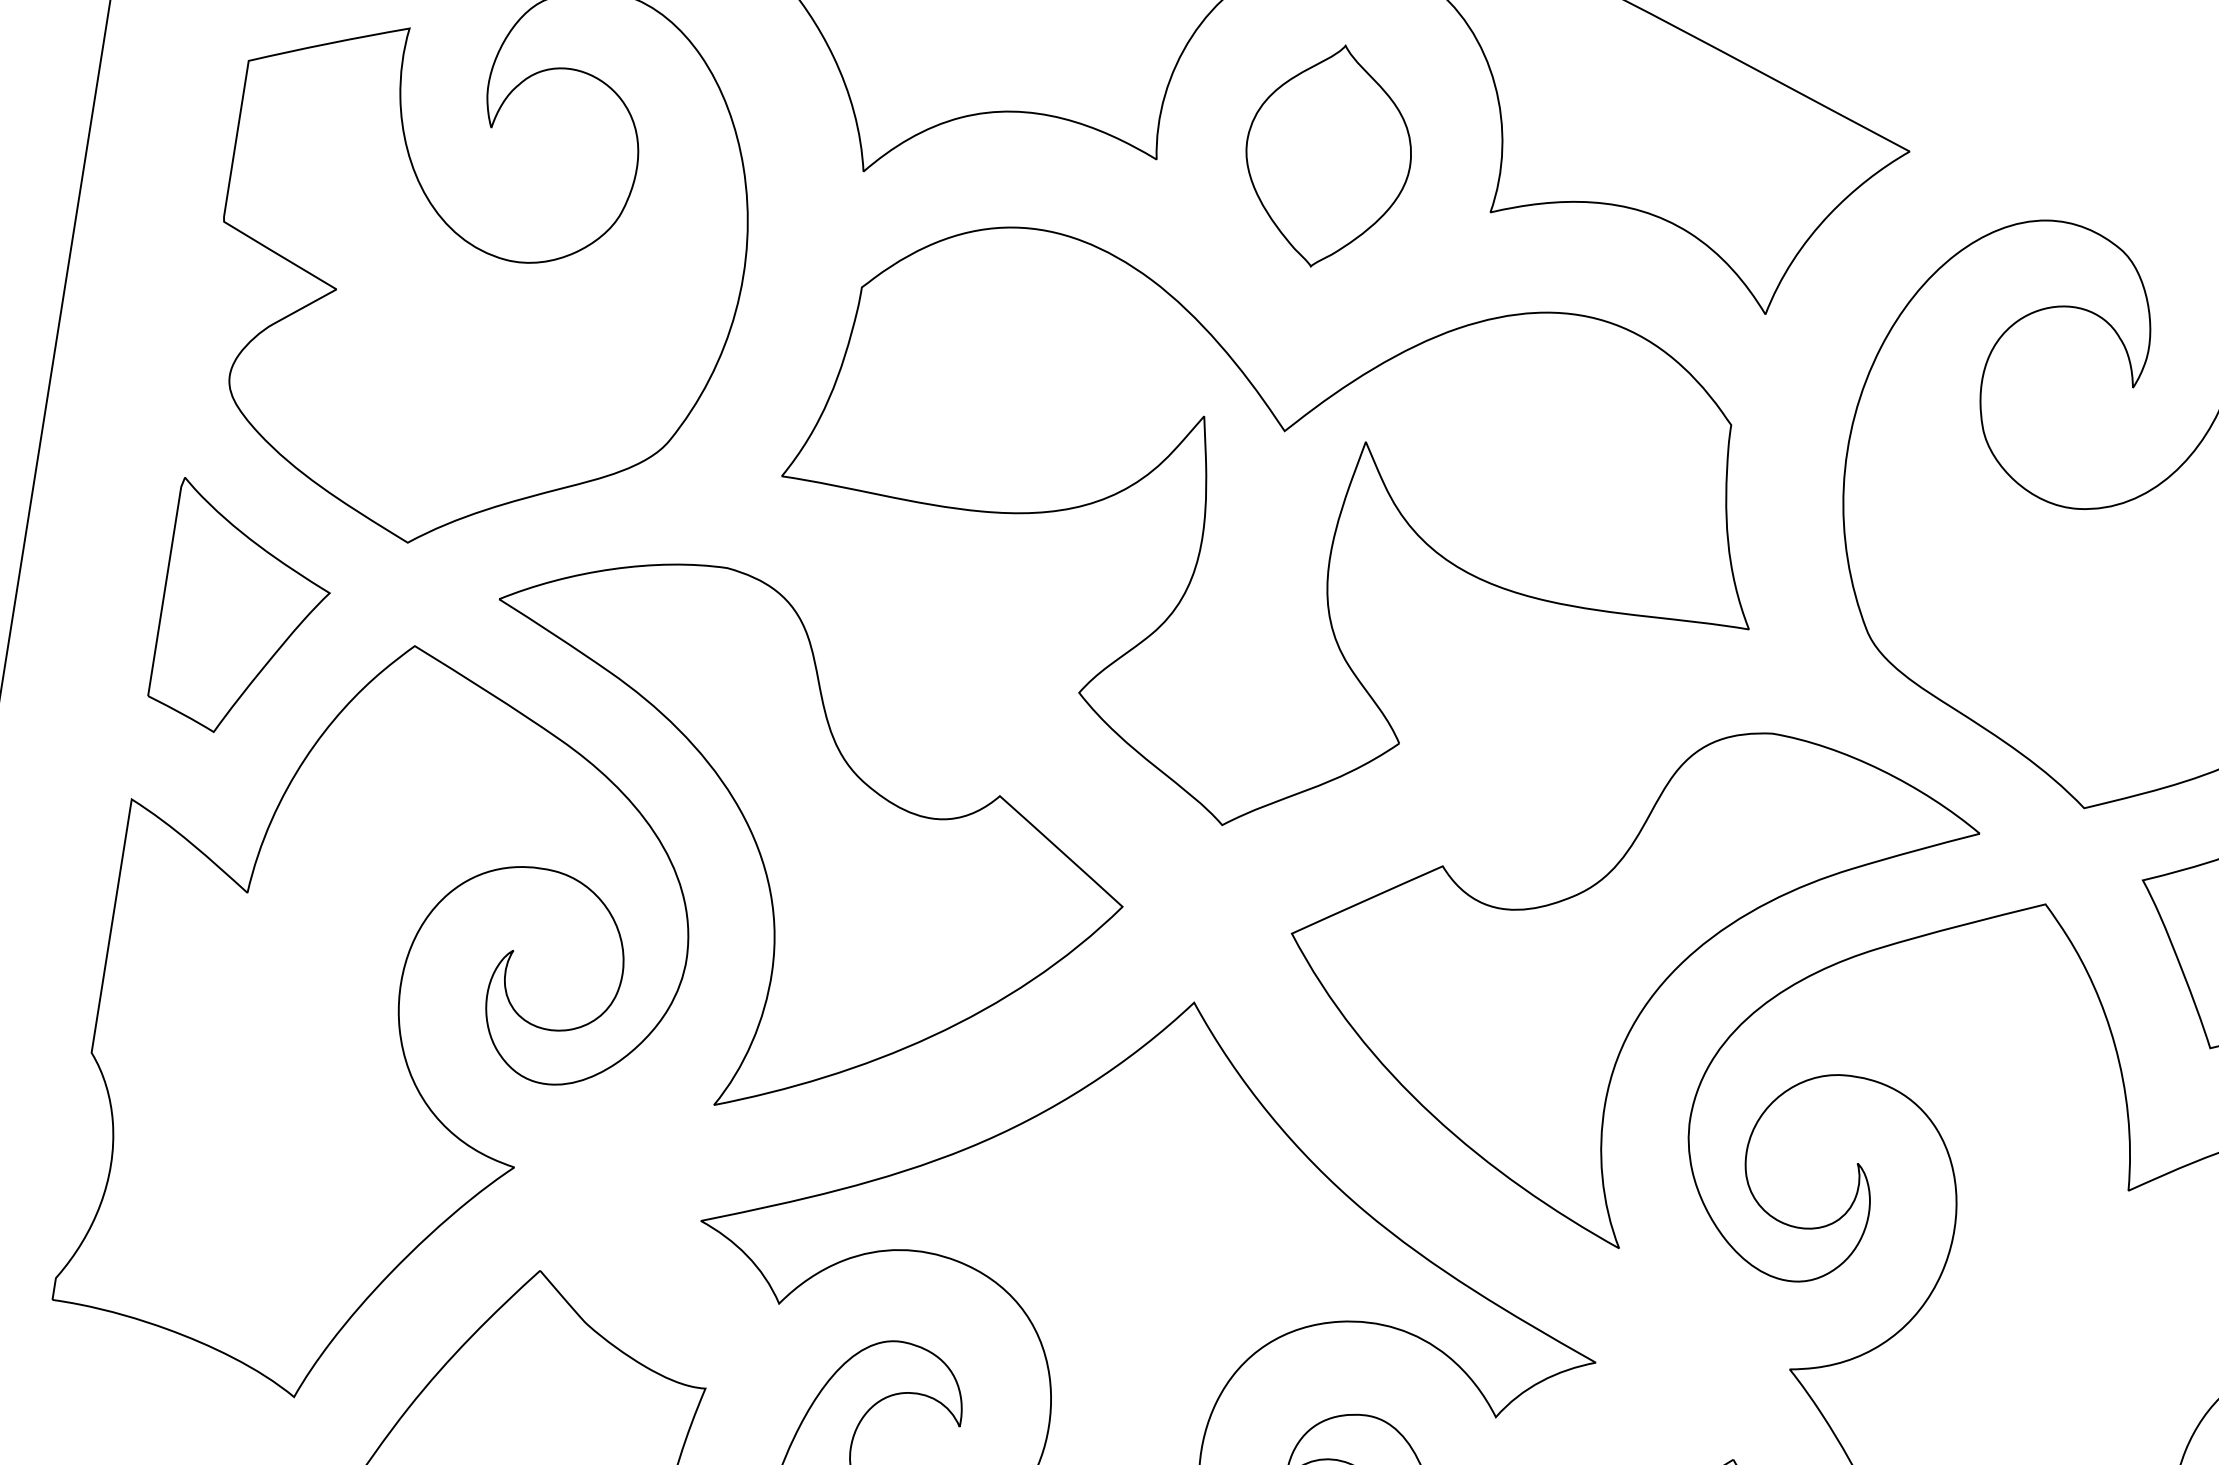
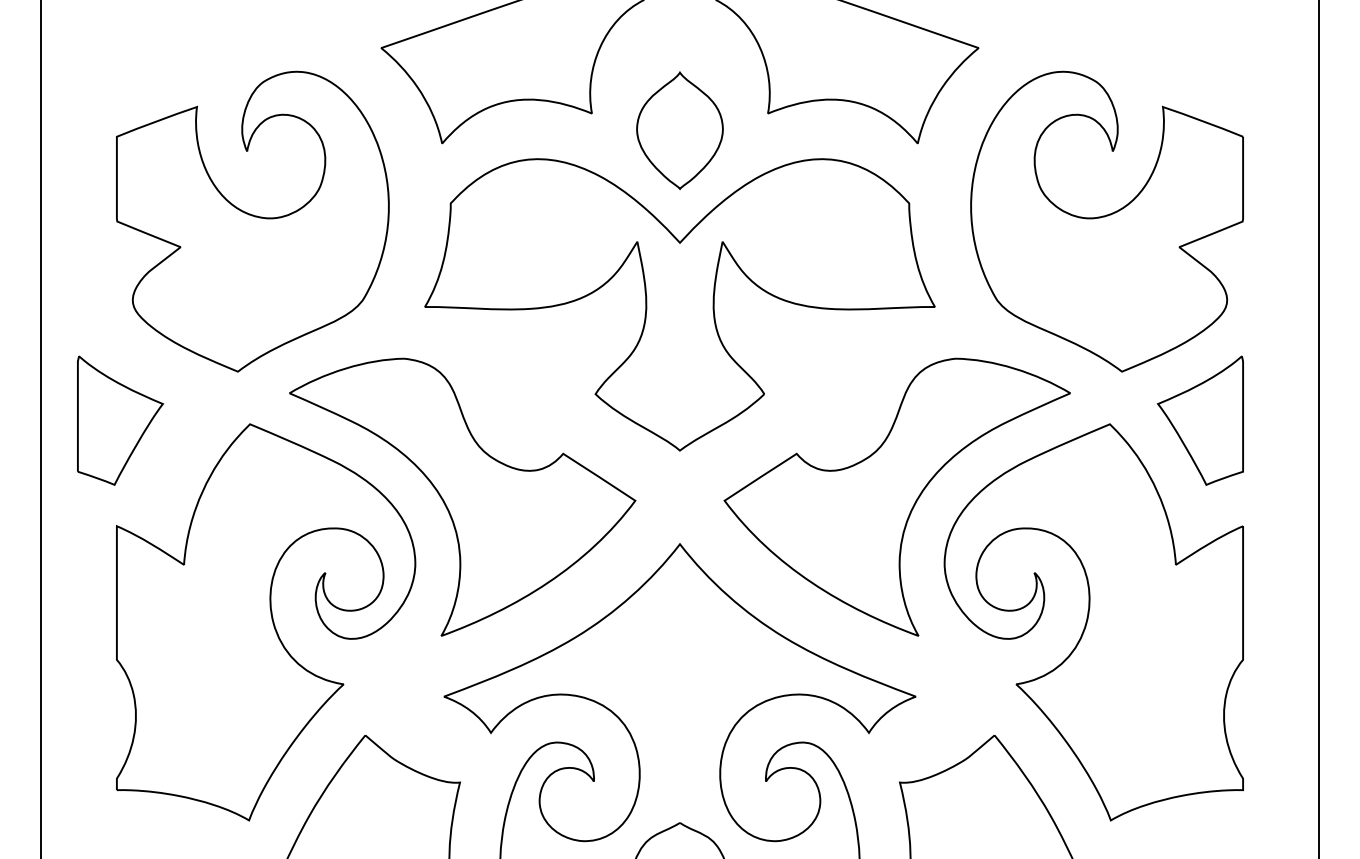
part: (1327, 155) -> (679, 130), moved
part: (244, 611) -> (120, 420), moved

